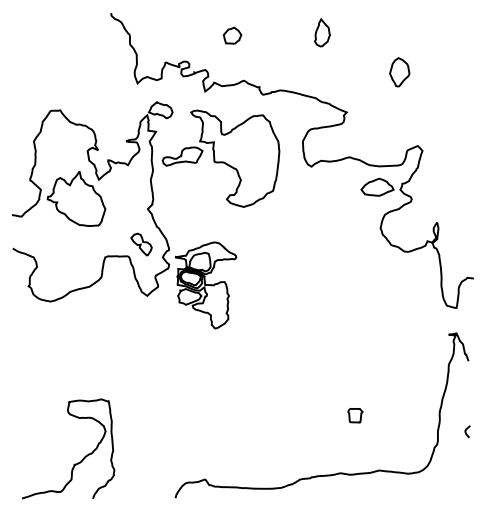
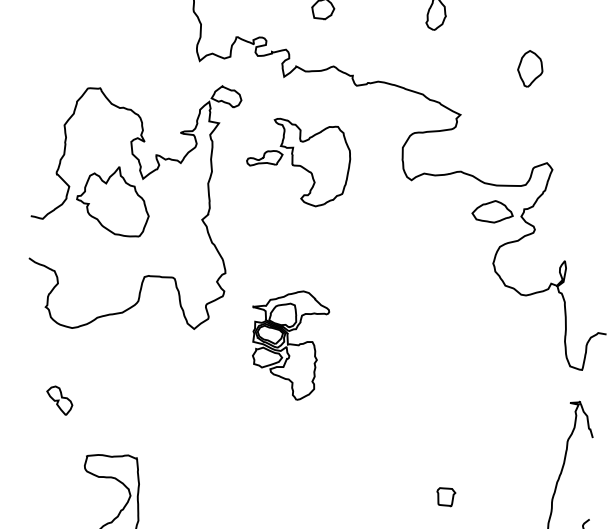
part: (220, 158) -> (297, 162), size x0.7
part: (141, 244) -> (59, 400), moved
part: (206, 285) -> (289, 344), moved

